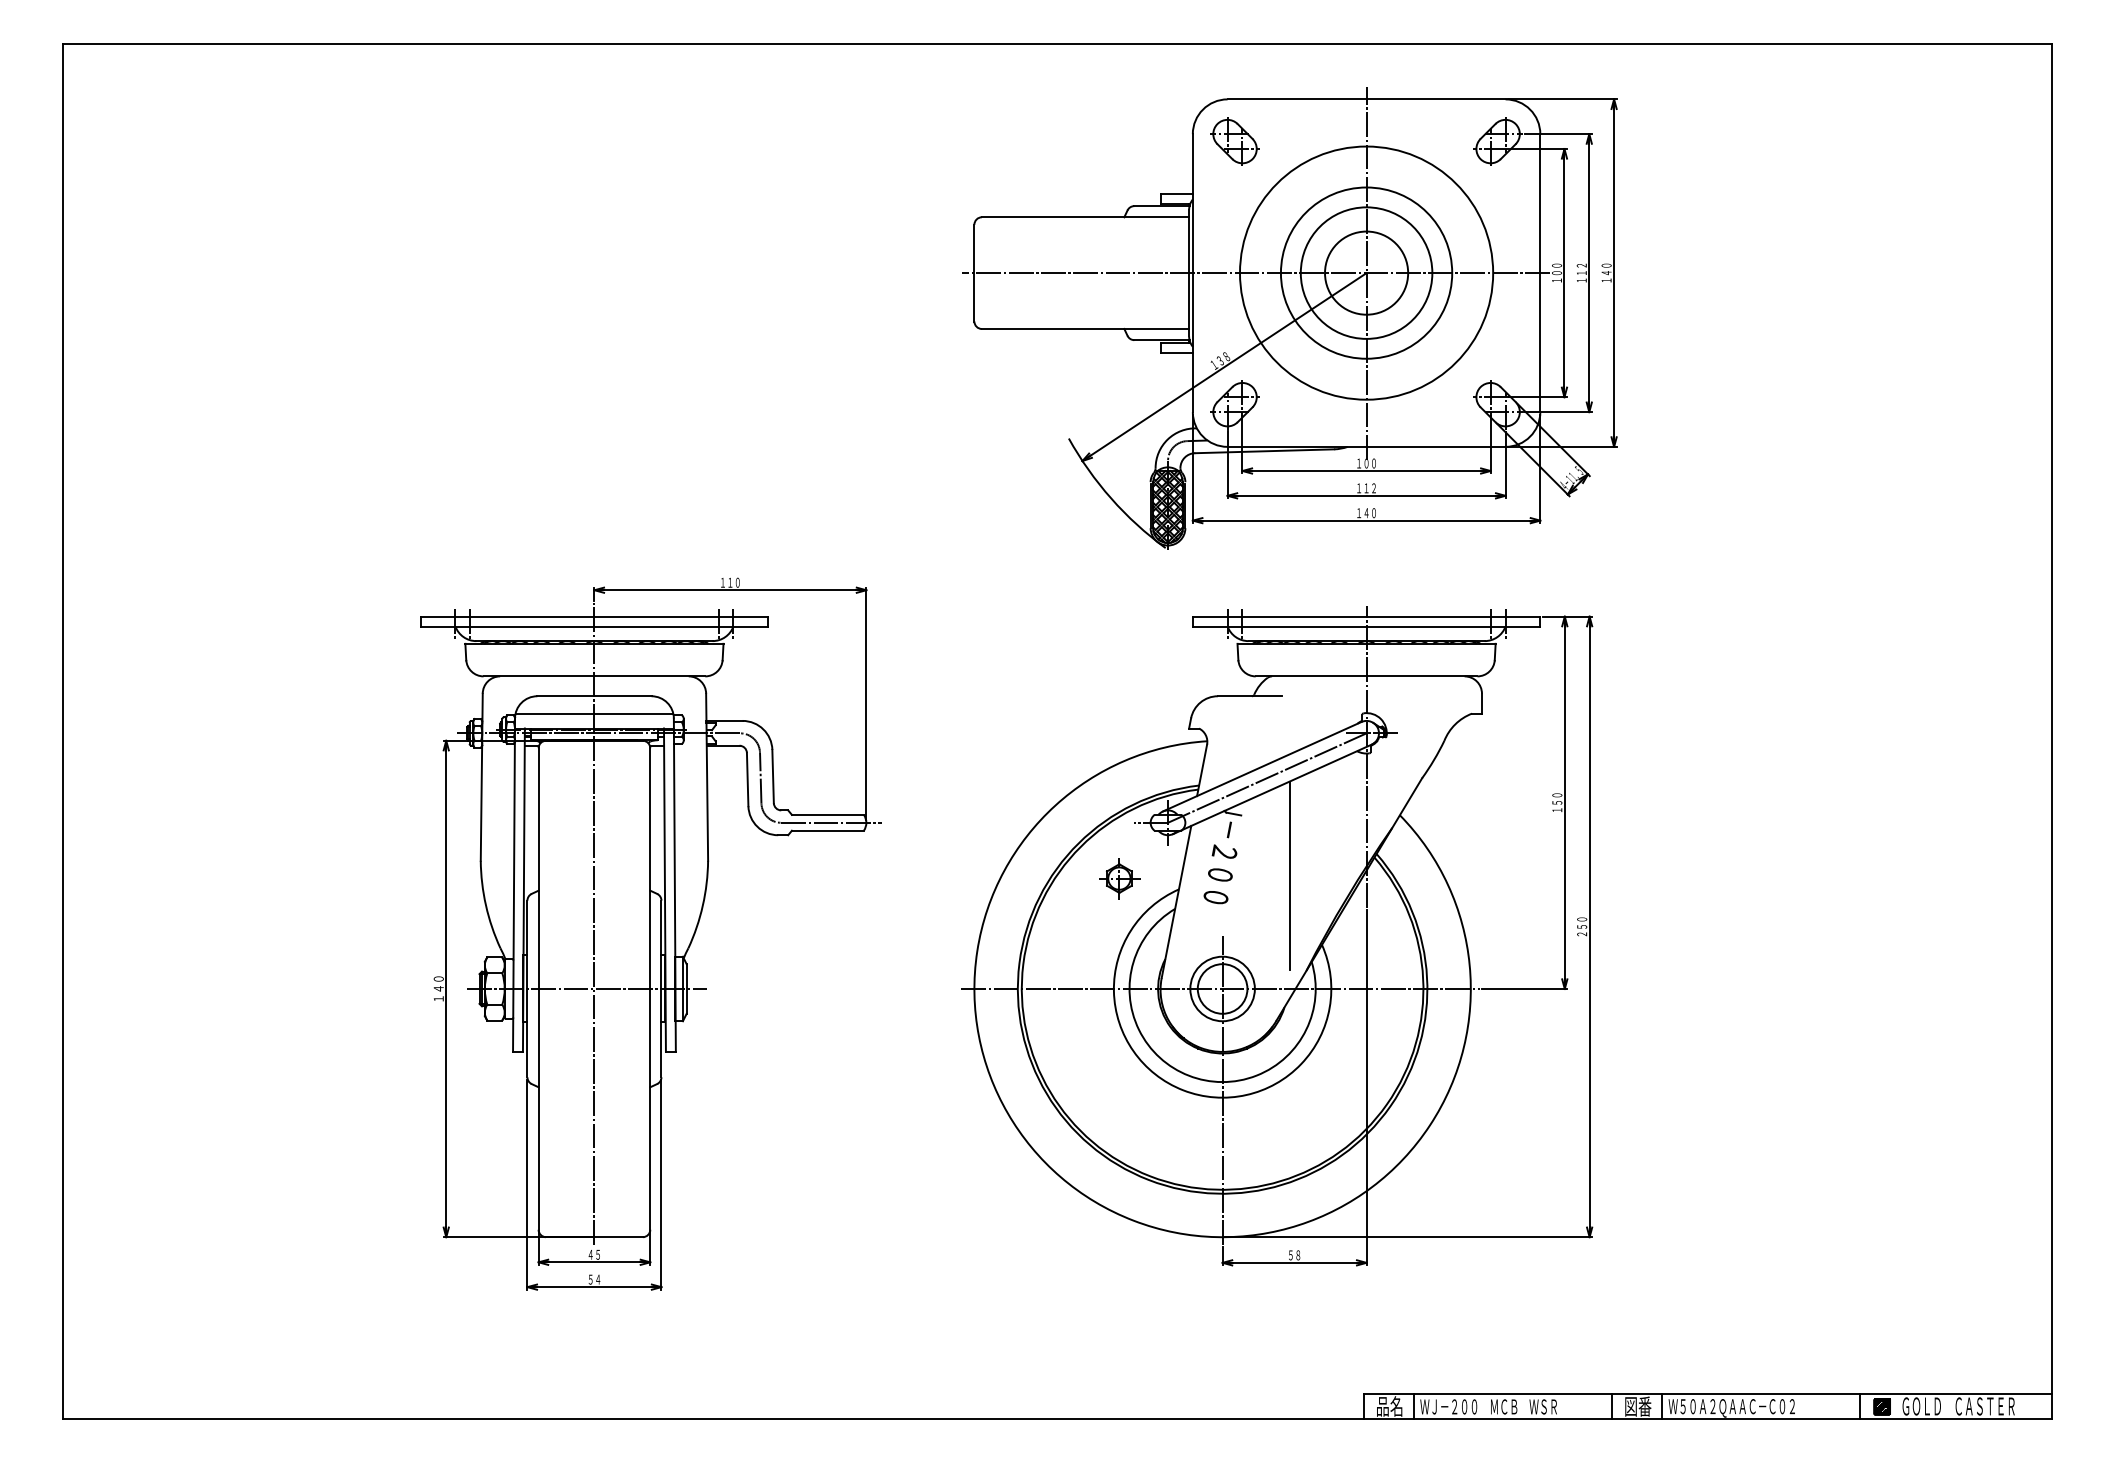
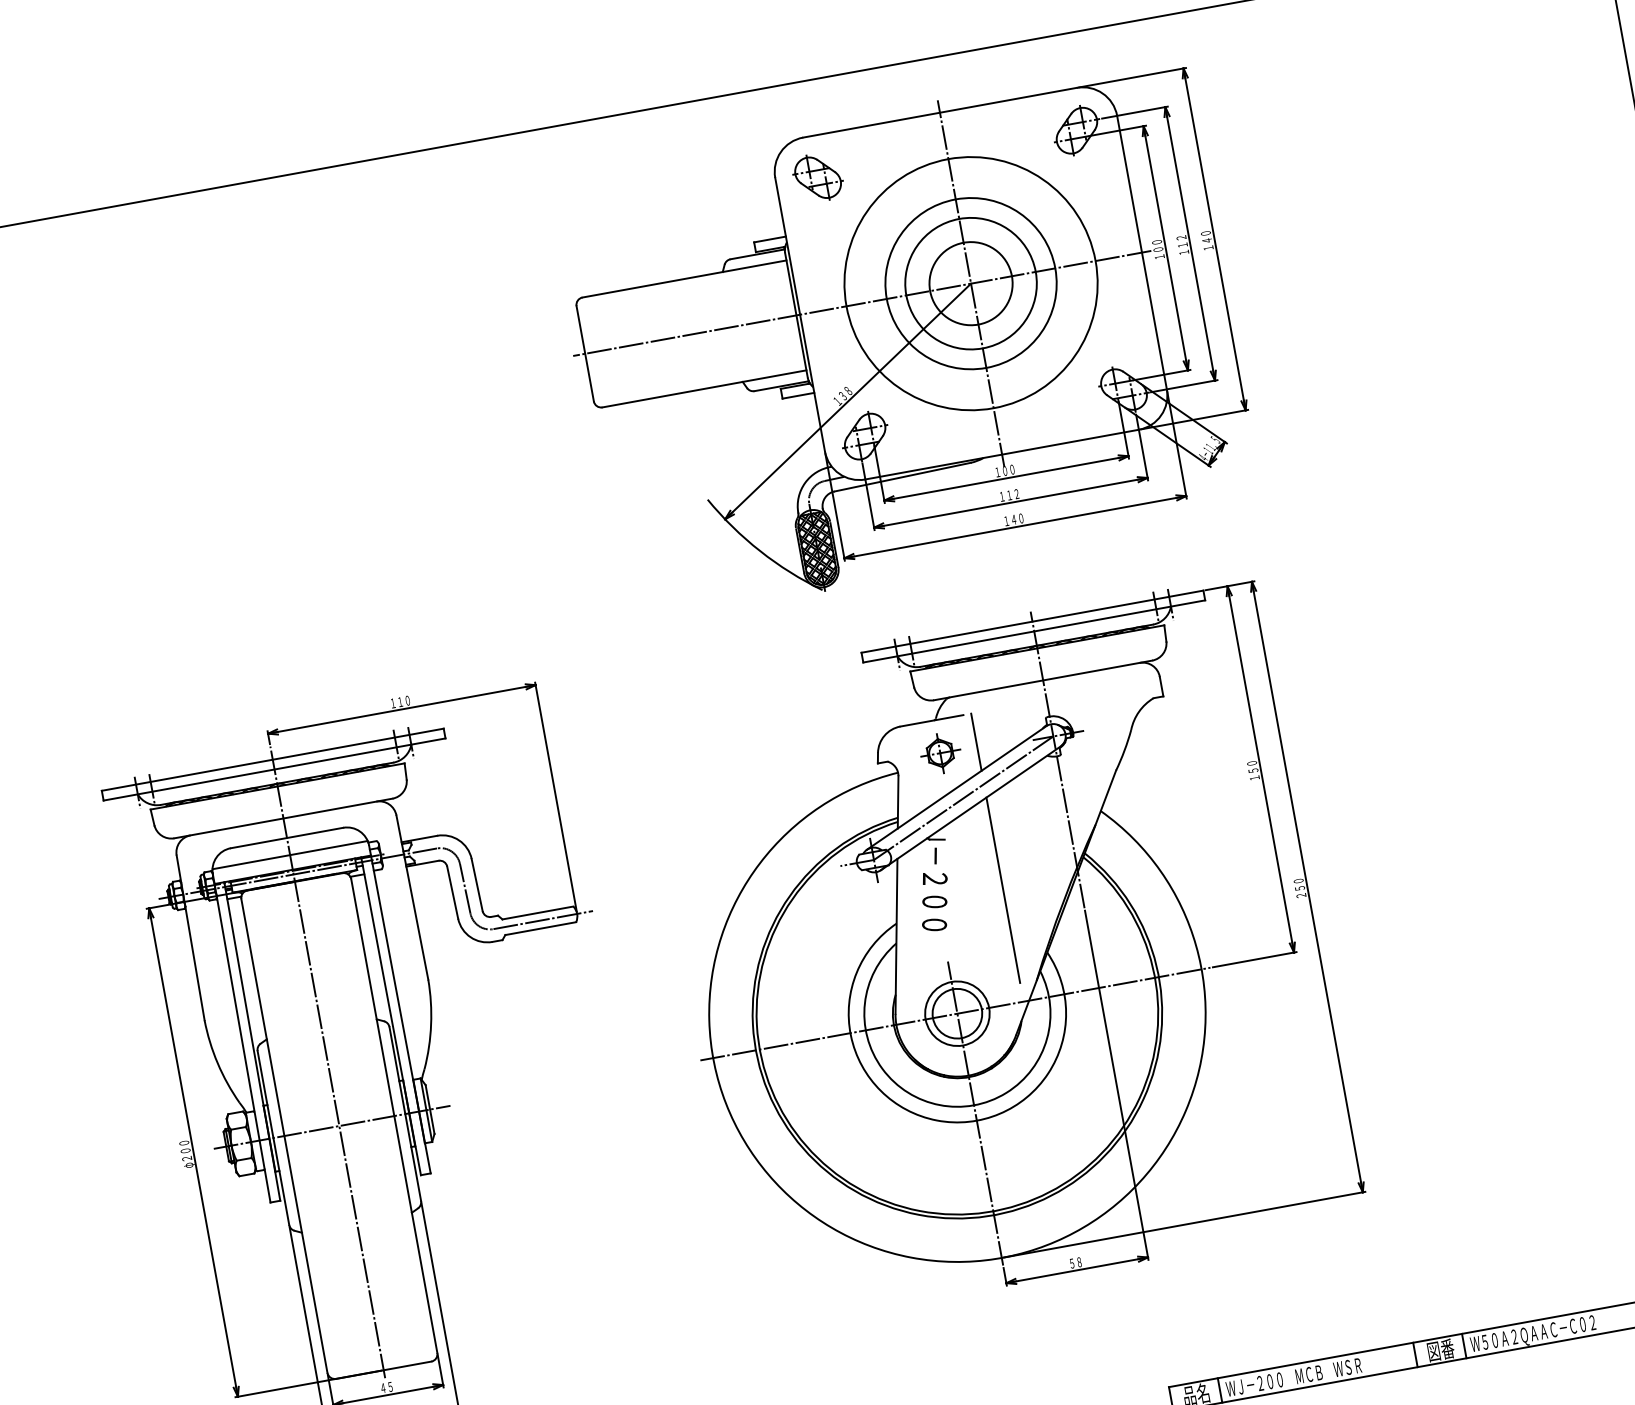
line: (1289, 725) -> (976, 742), added
part: (1119, 878) -> (940, 753), moved
text: (438, 989) -> (186, 1154), １４０ -> φ２００

